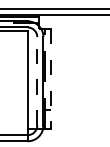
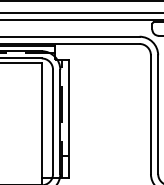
line: (51, 79) -> (69, 119), dashed -> solid
line: (37, 80) -> (53, 121), dashed -> solid

